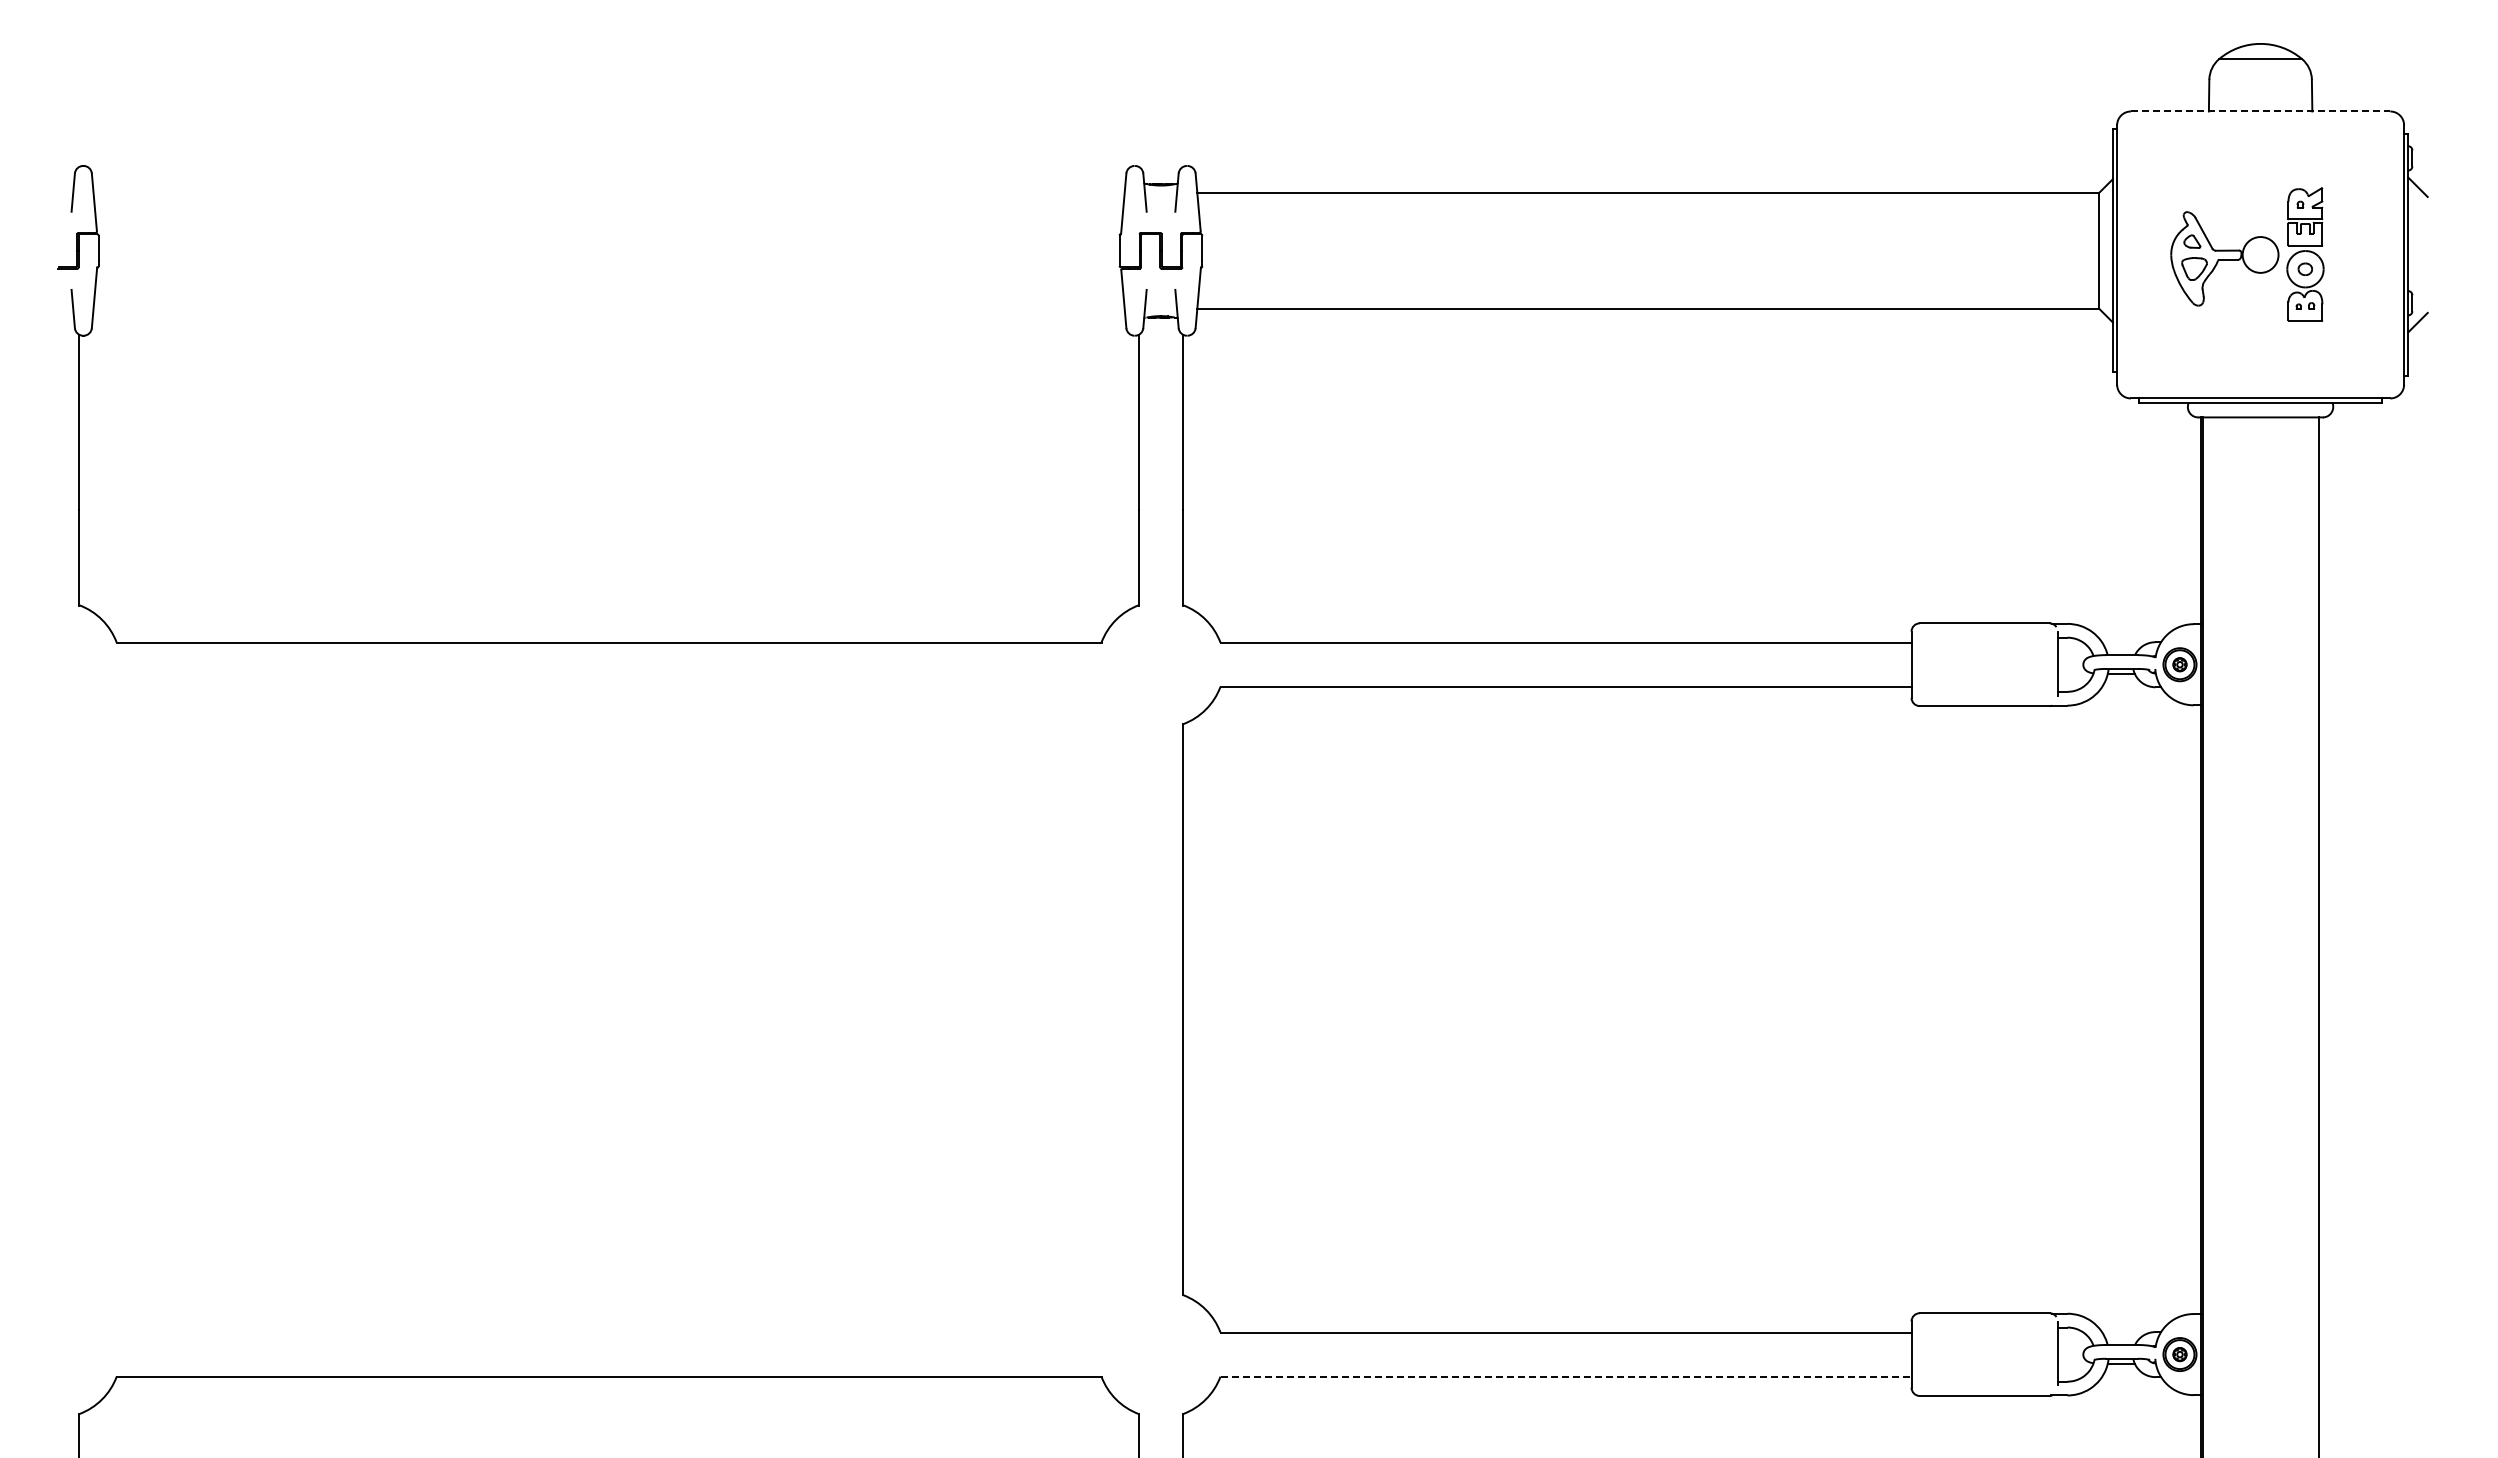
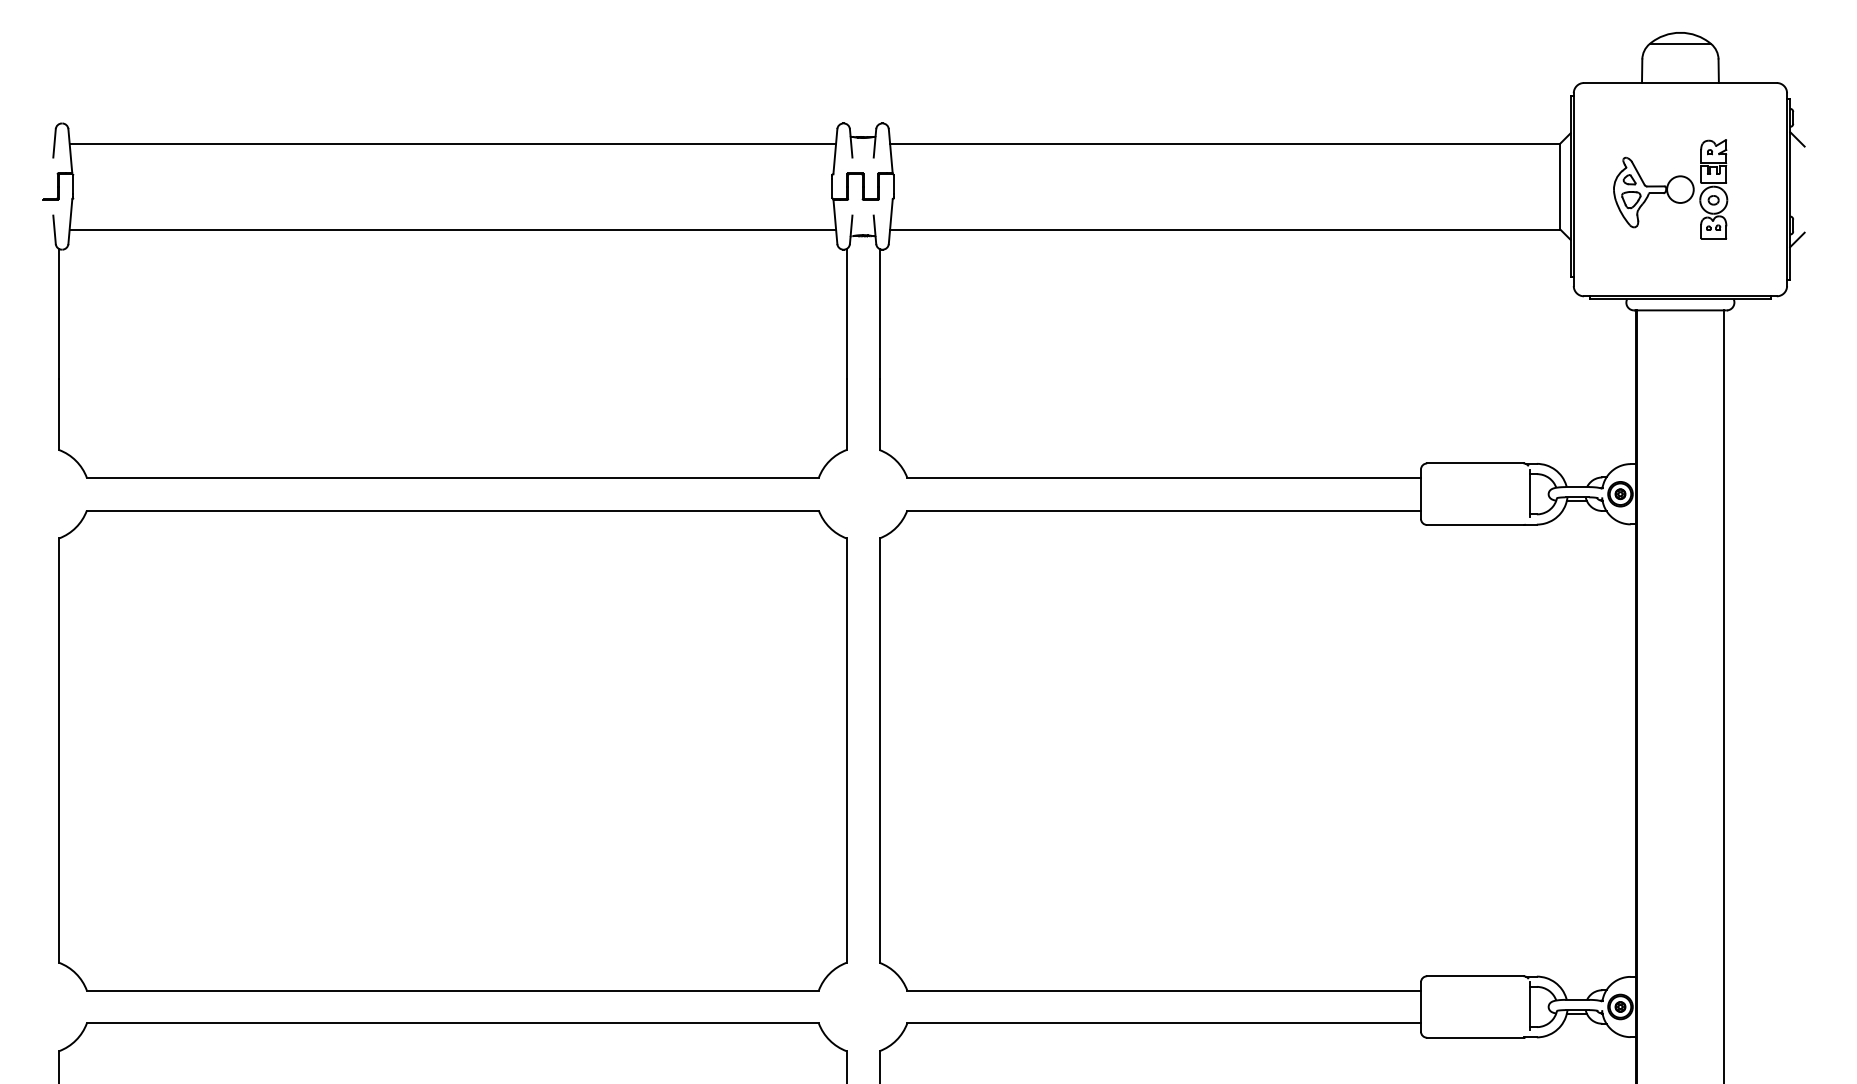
line: (2260, 111) -> (1680, 83), dashed -> solid
line: (608, 192) -> (452, 143), added
line: (608, 308) -> (452, 229), added
part: (608, 1009) -> (452, 750), added
line: (1566, 1376) -> (1164, 1023), dashed -> solid

